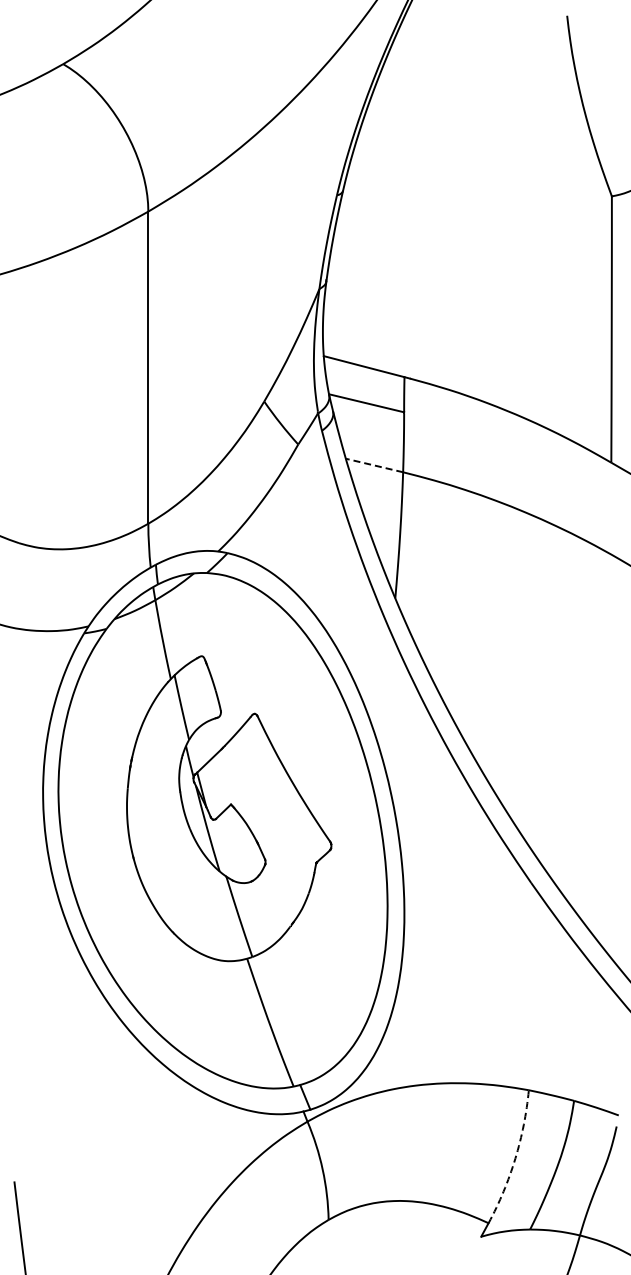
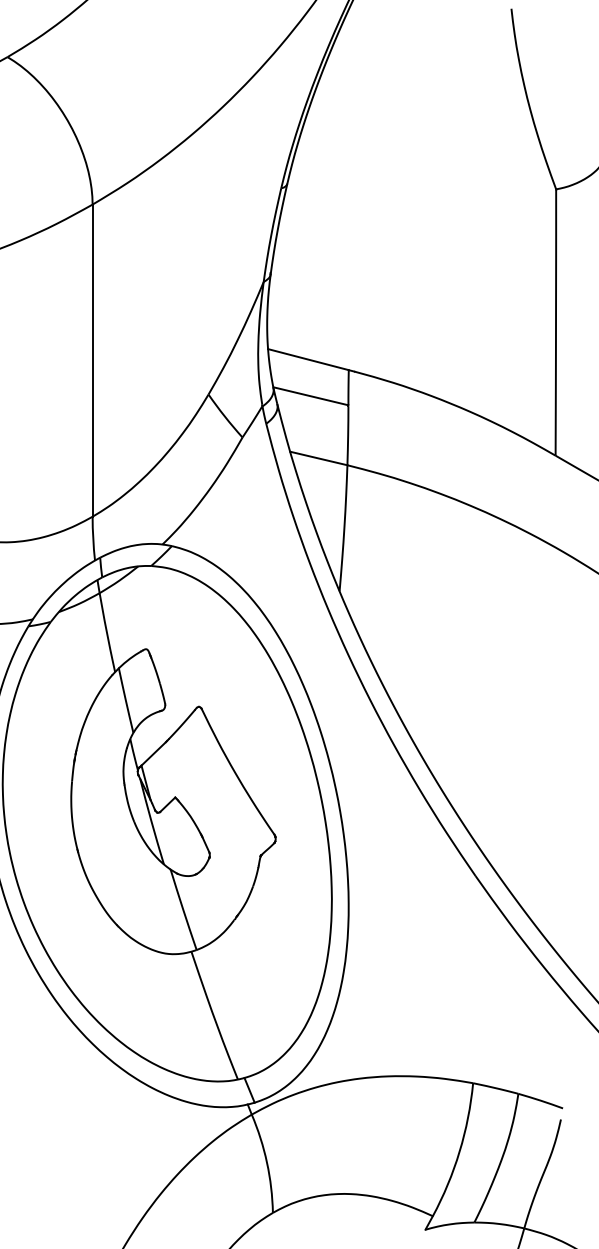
line: (374, 465) -> (318, 458), dashed -> solid
arc: (515, 1158) -> (459, 1151), dashed -> solid

